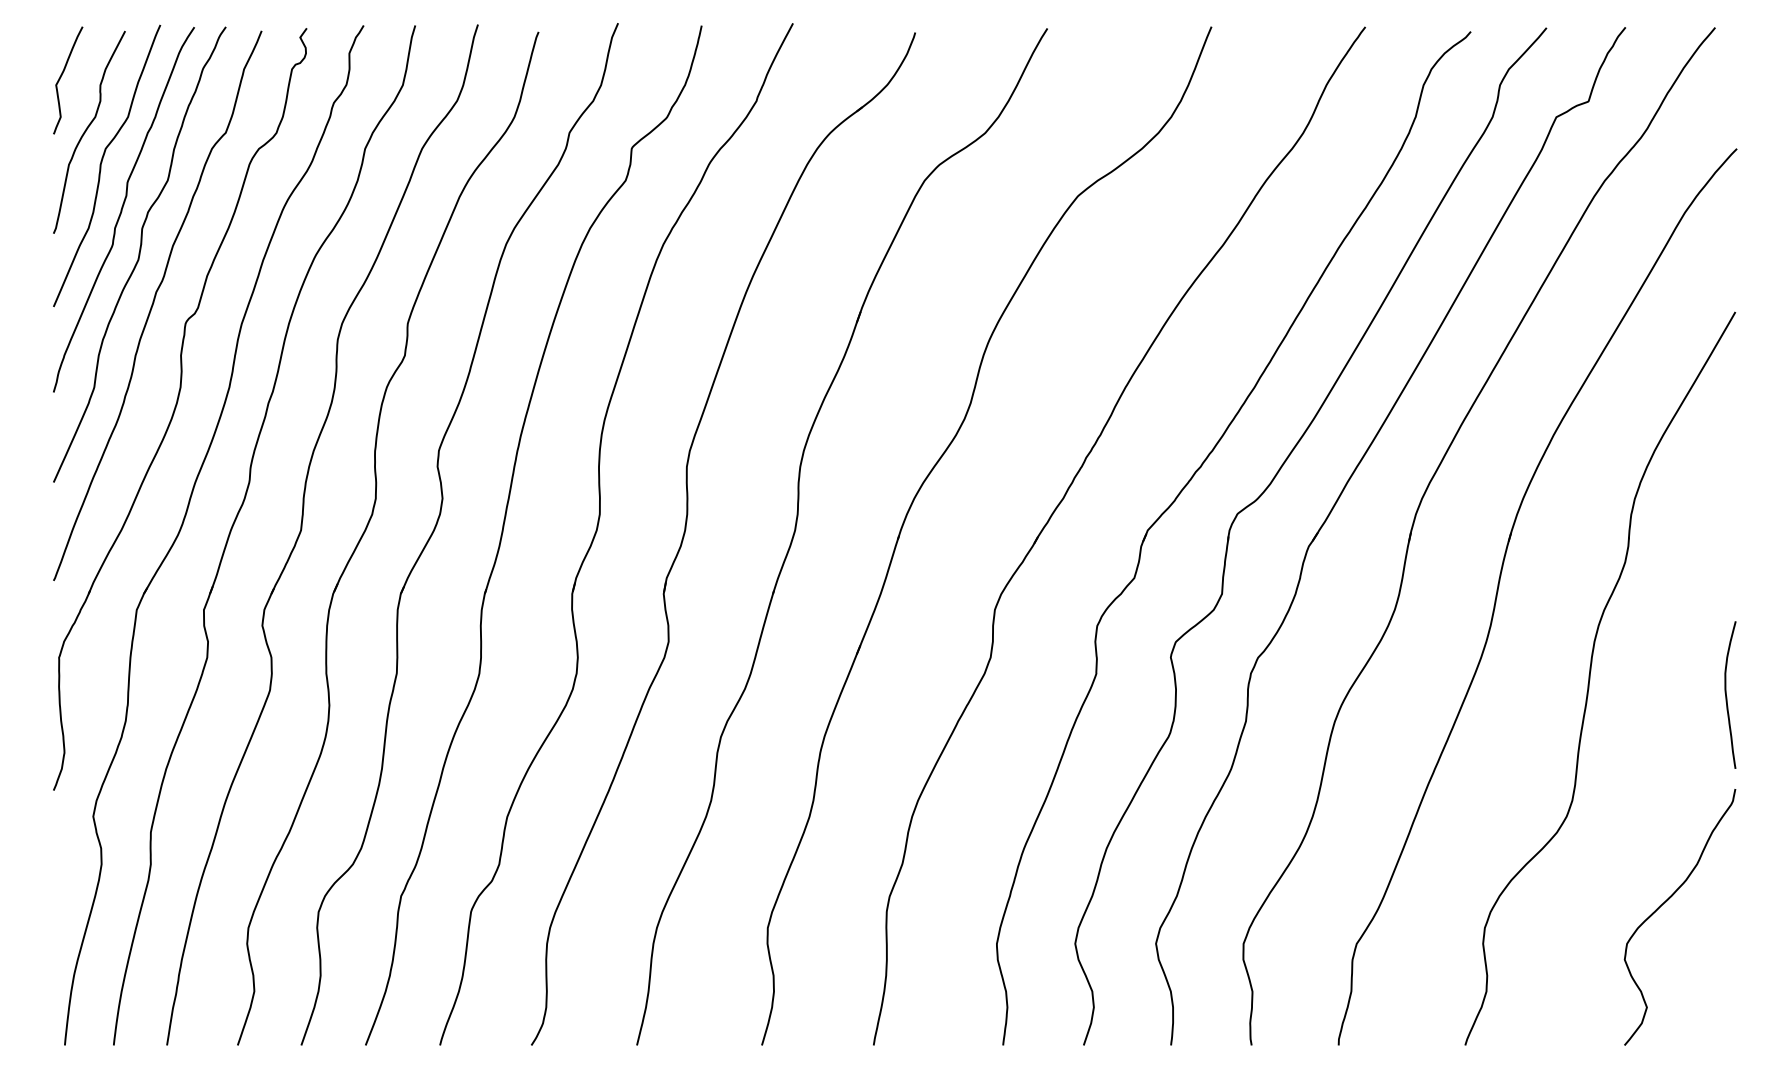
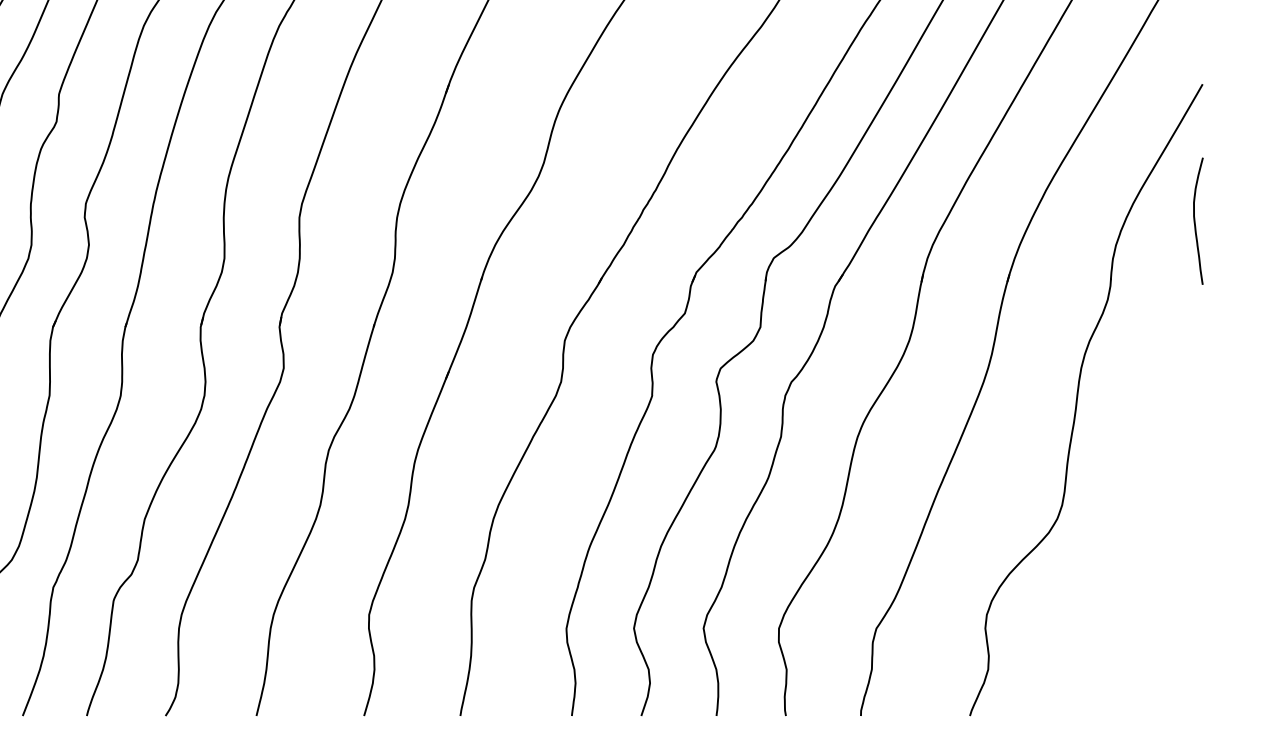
curve: (1727, 696) -> (1195, 222), moved
curve: (1666, 902) -> (1143, 592), removed

